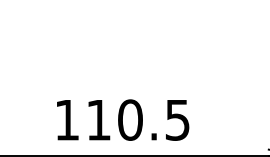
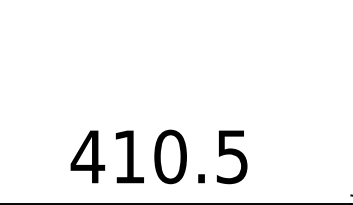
text: (67, 120) -> (88, 157), 110.5 -> 410.5

